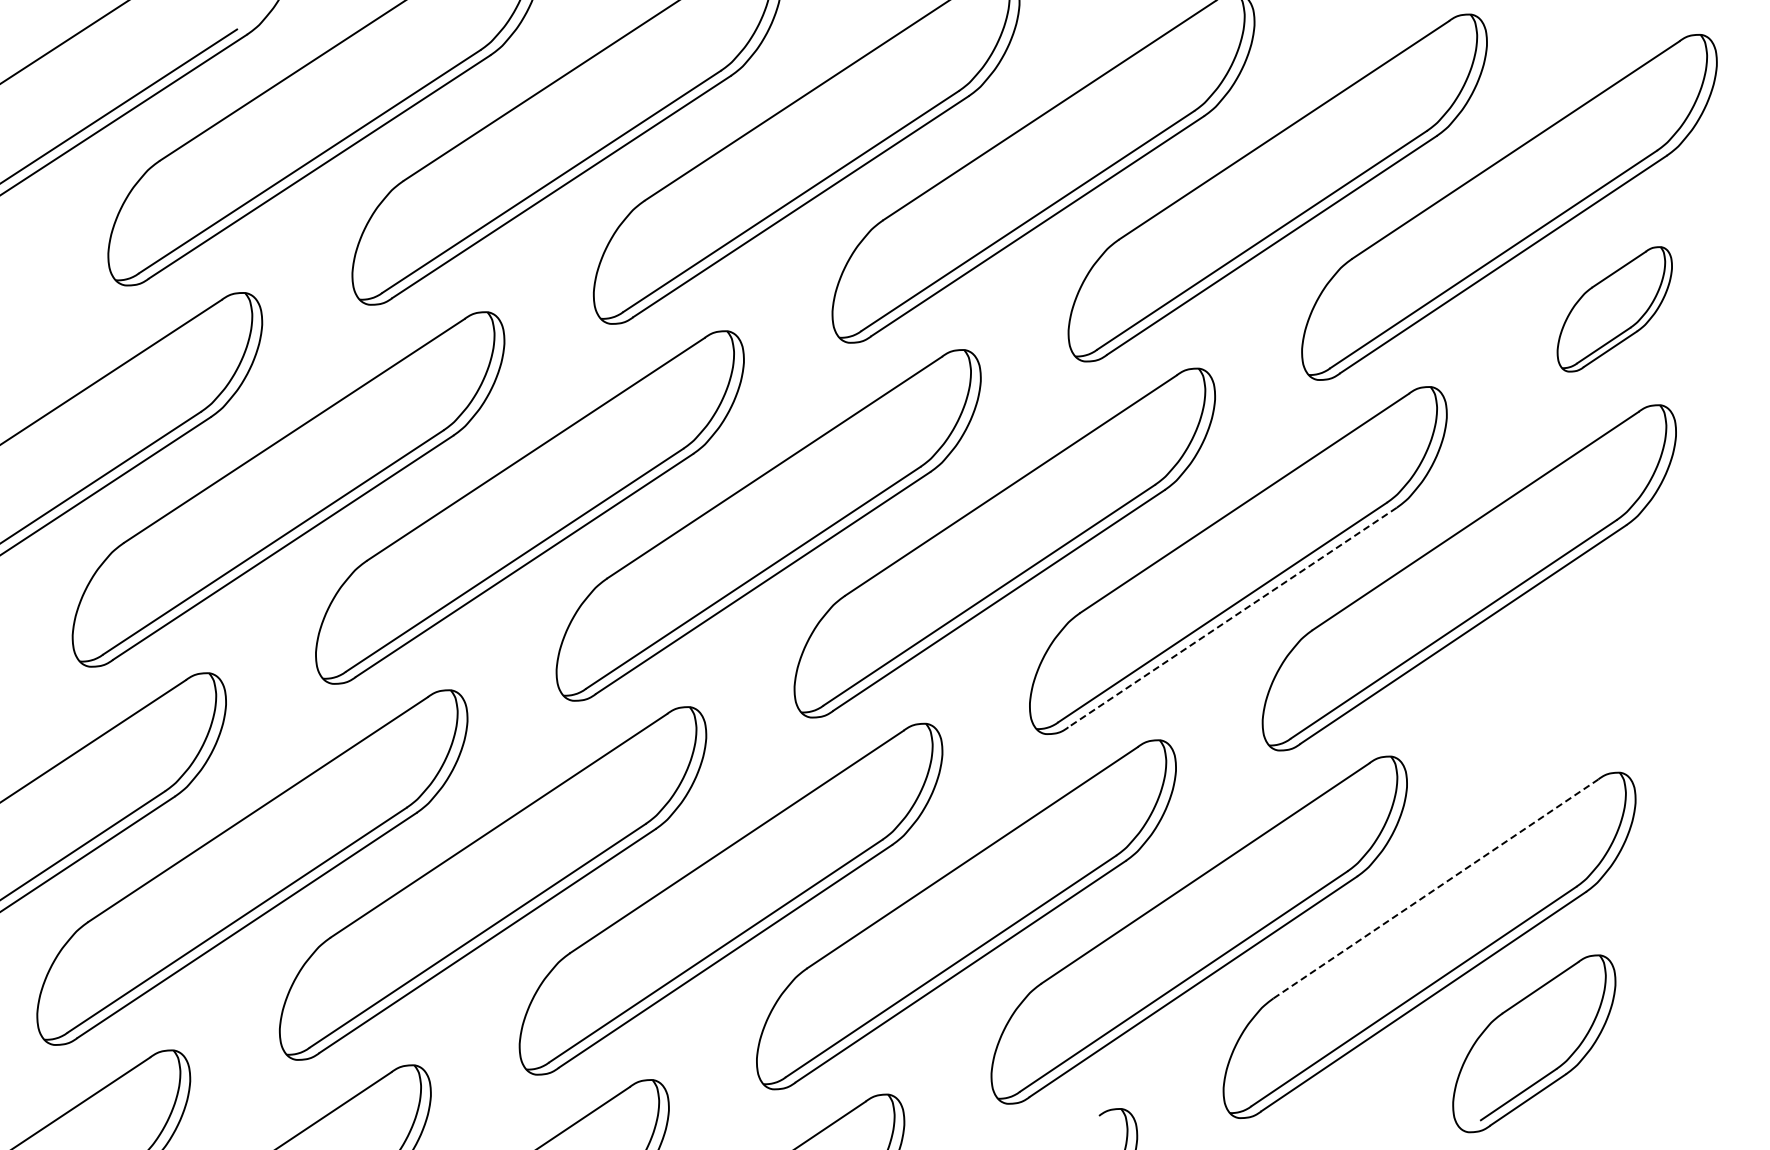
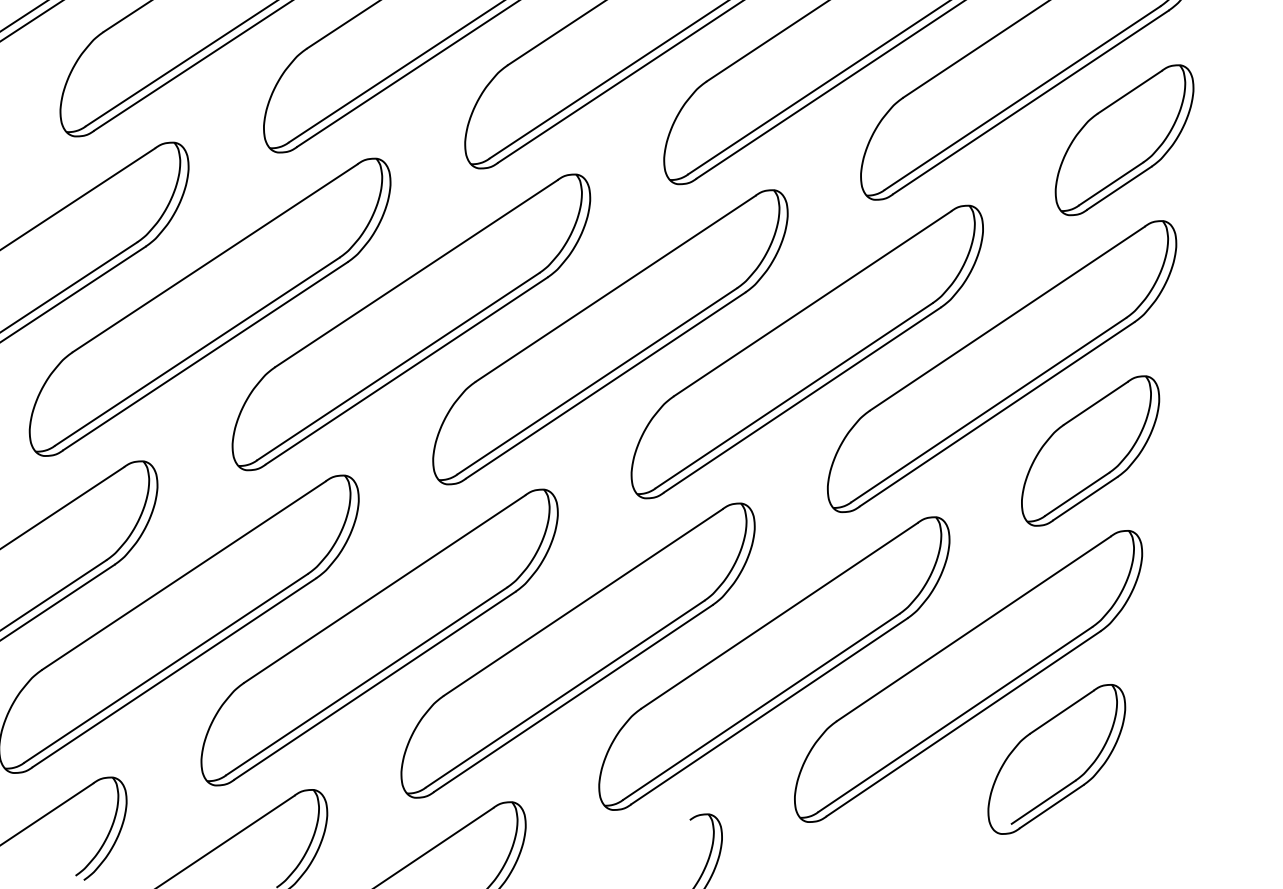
part: (1614, 309) -> (1124, 140), size x1.43
line: (1232, 617) -> (802, 400), dashed -> solid
part: (1574, 677) -> (1090, 450), added
line: (1435, 888) -> (973, 628), dashed -> solid

